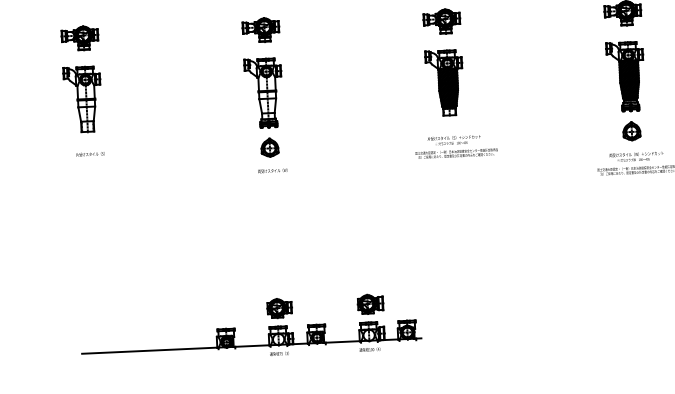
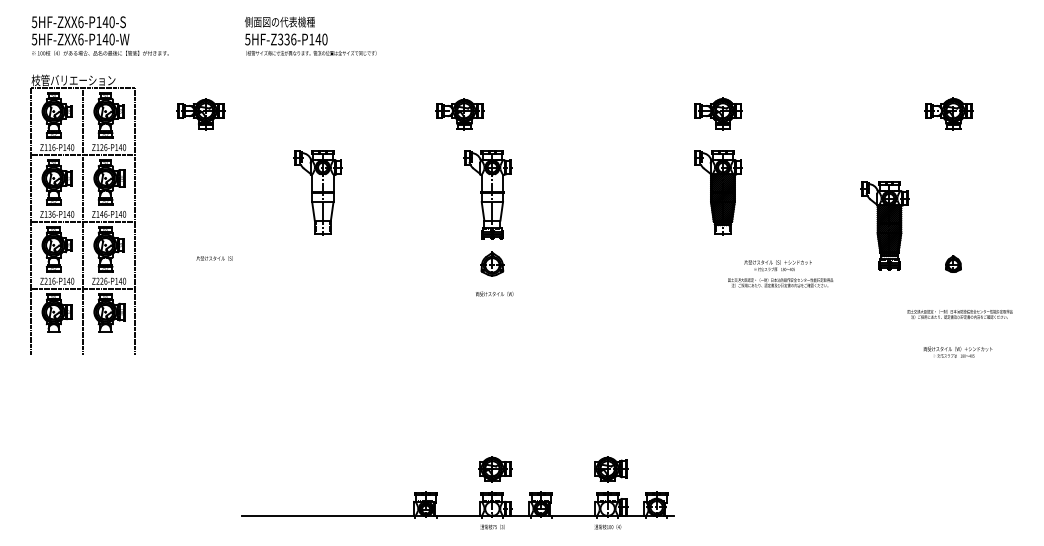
part: (260, 30) -> (459, 114), moved
part: (79, 38) -> (200, 114), moved
part: (625, 76) -> (884, 225), moved
part: (82, 99) -> (317, 192), moved
part: (631, 130) -> (953, 263), size x0.7
text: (456, 146) -> (780, 273), moved
text: (90, 154) -> (214, 258), moved
text: (636, 156) -> (957, 351), moved

